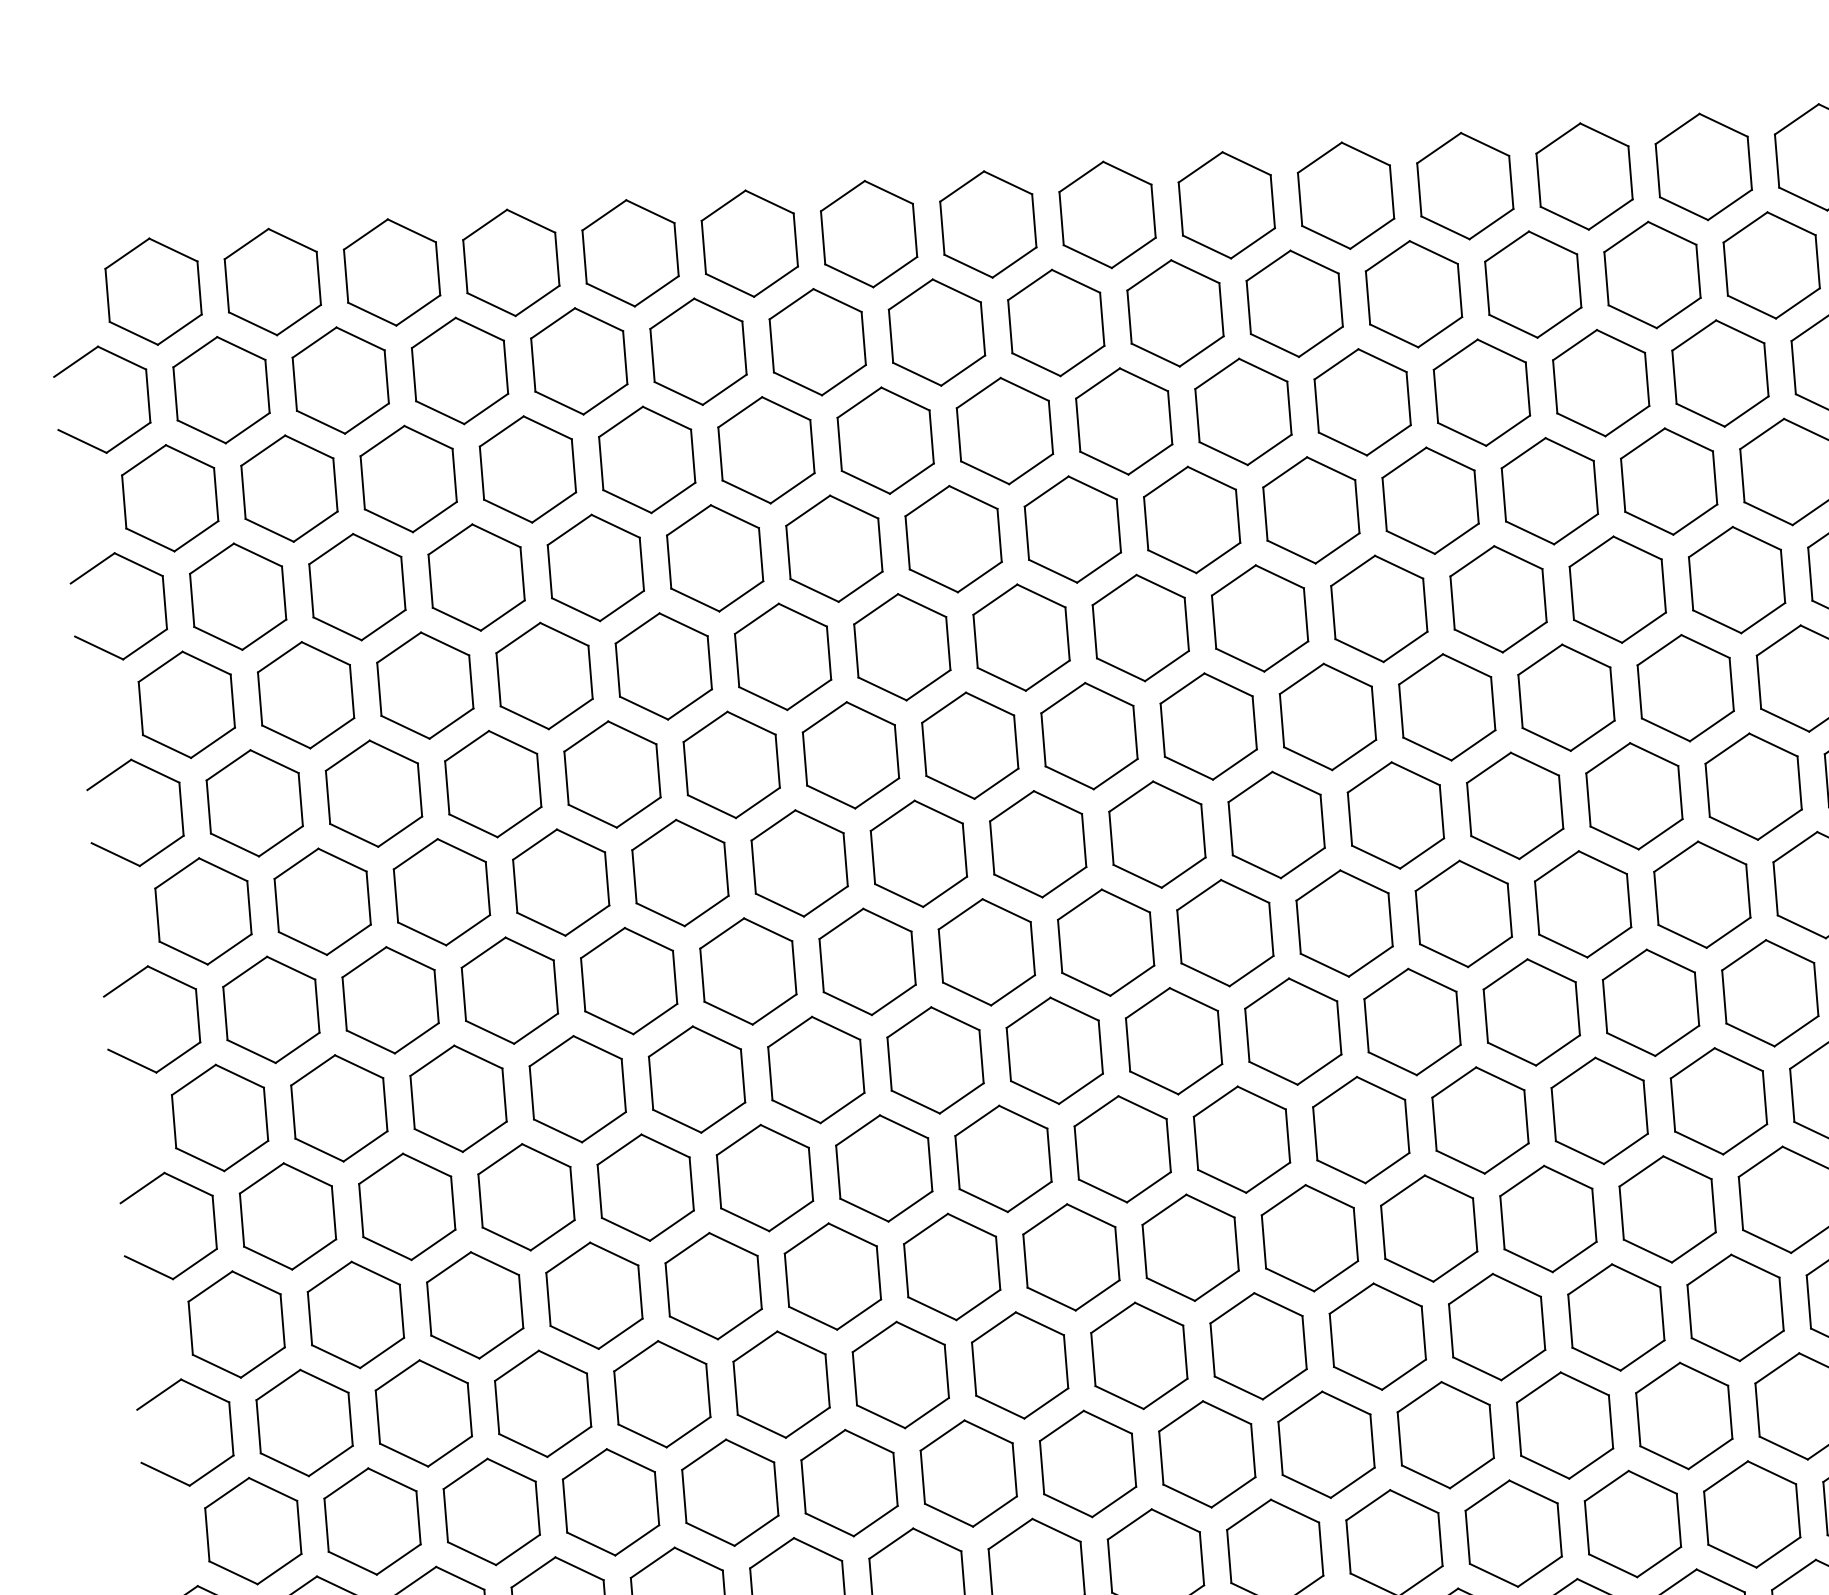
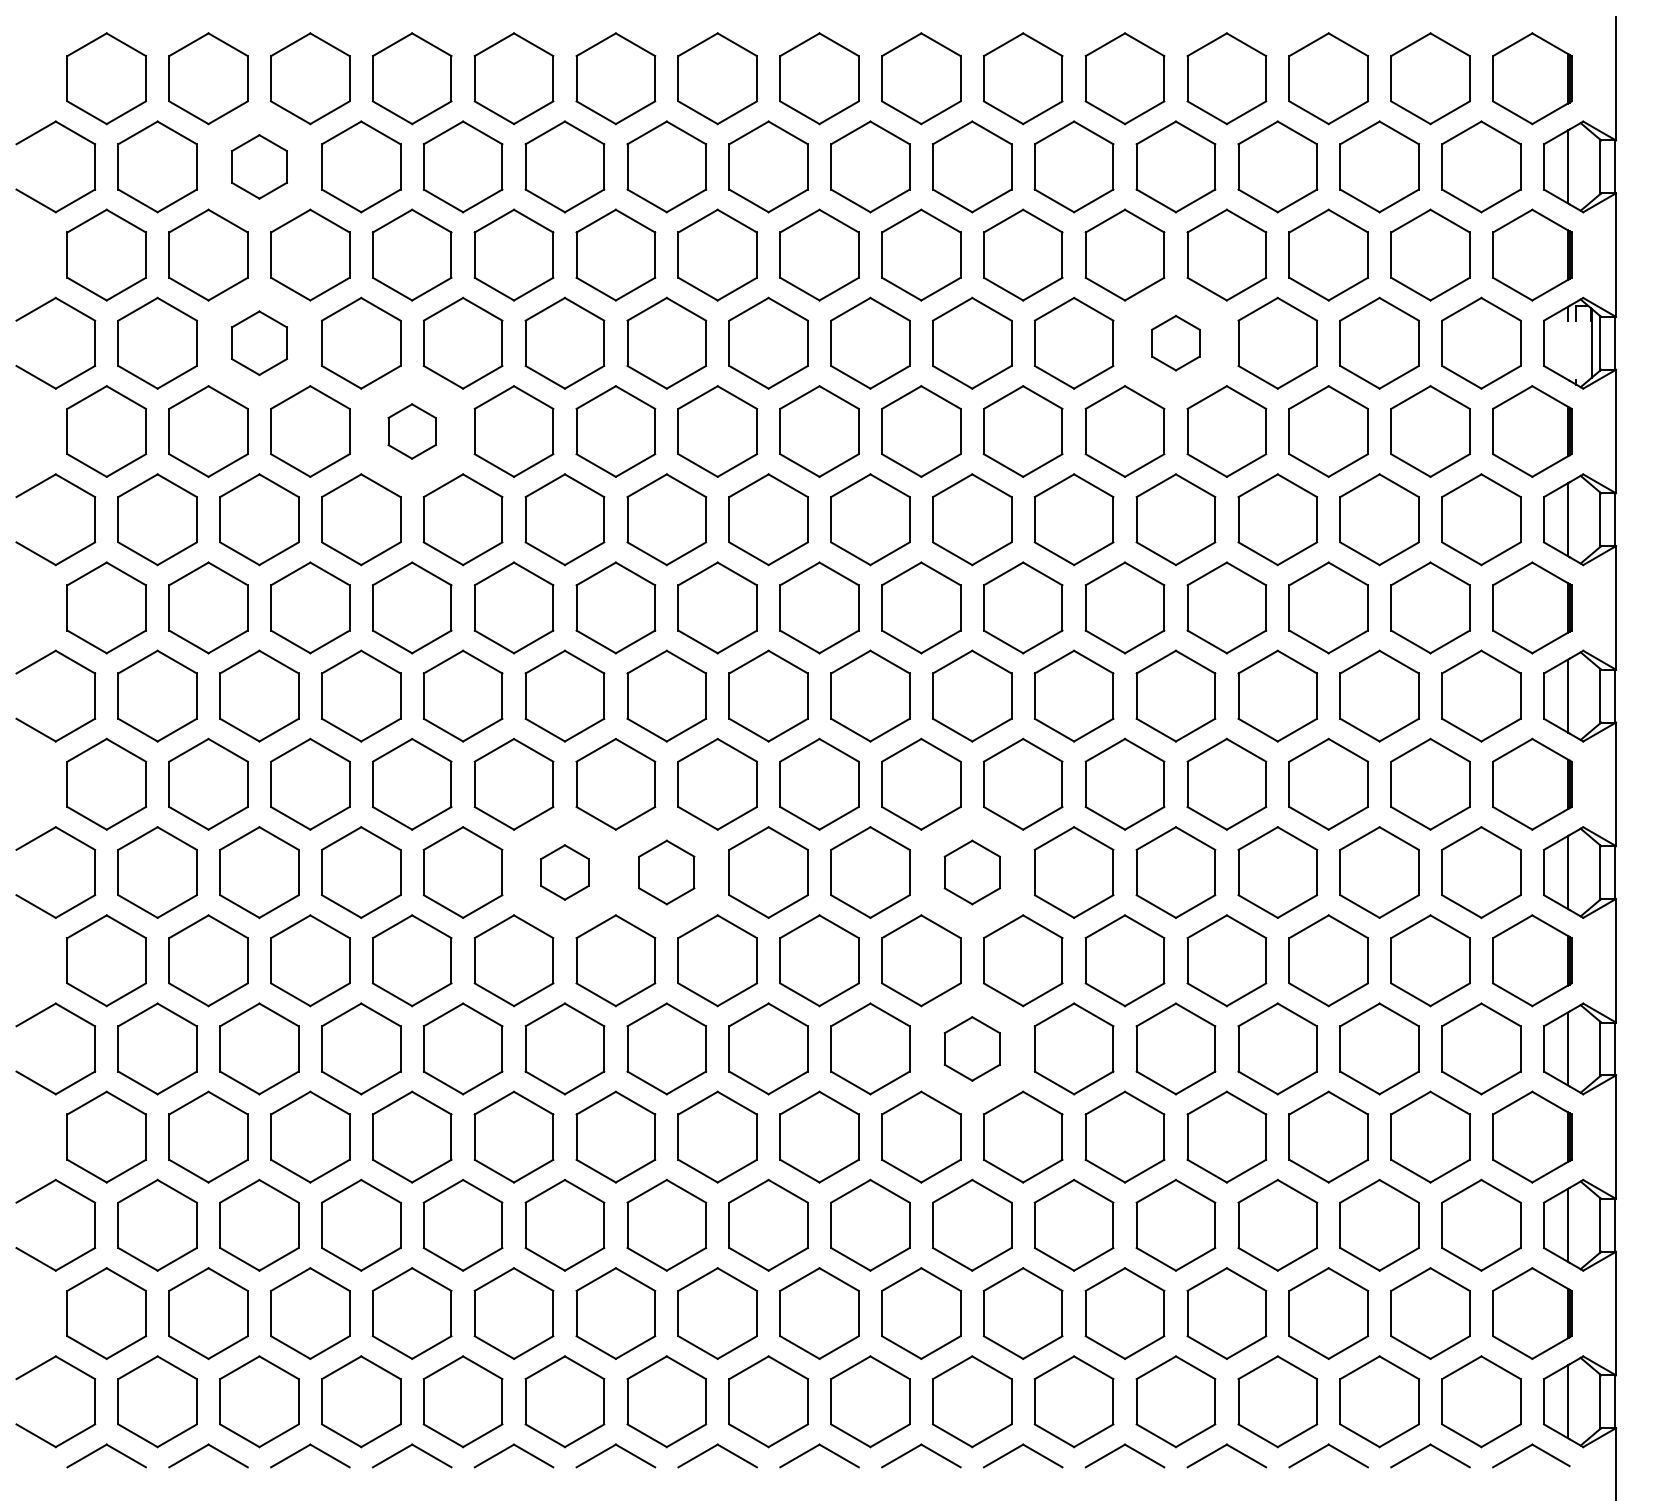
part: (340, 380) -> (259, 166), size x0.7
part: (1430, 499) -> (1175, 342), size x0.6
part: (357, 586) -> (259, 342), size x0.7
part: (543, 676) -> (411, 431), size x0.6
part: (1242, 1139) -> (972, 872), size x0.7
part: (883, 1168) -> (666, 872), size x0.7
part: (764, 1178) -> (564, 872), size x0.6
part: (1258, 1345) -> (972, 1048), size x0.7

